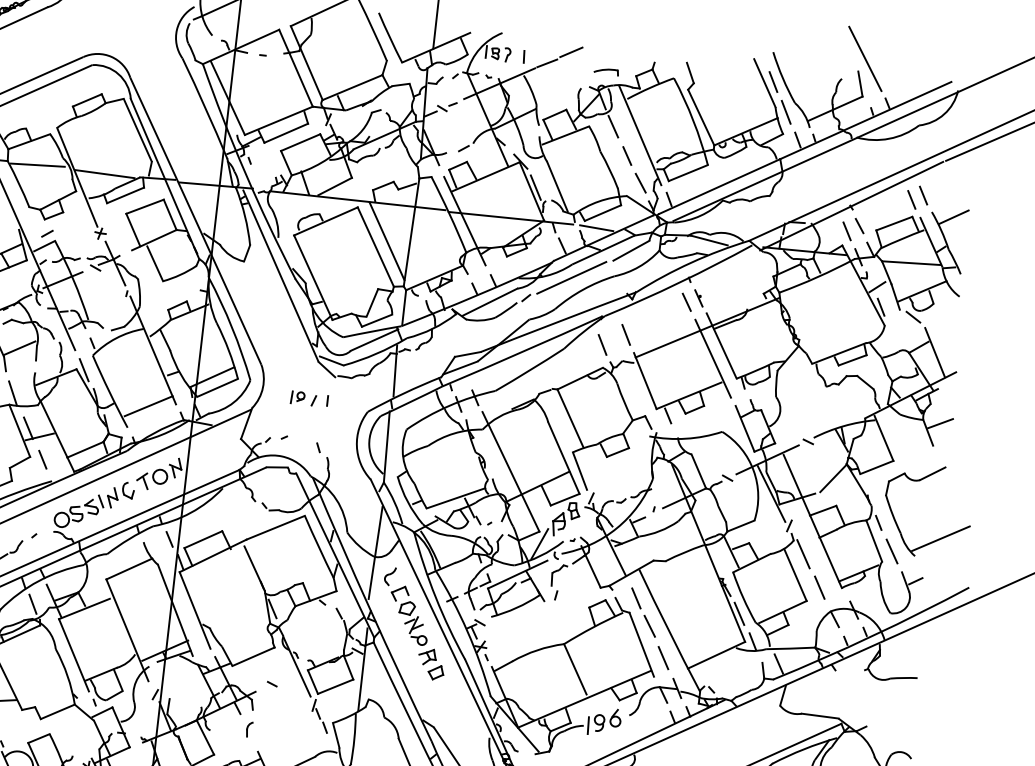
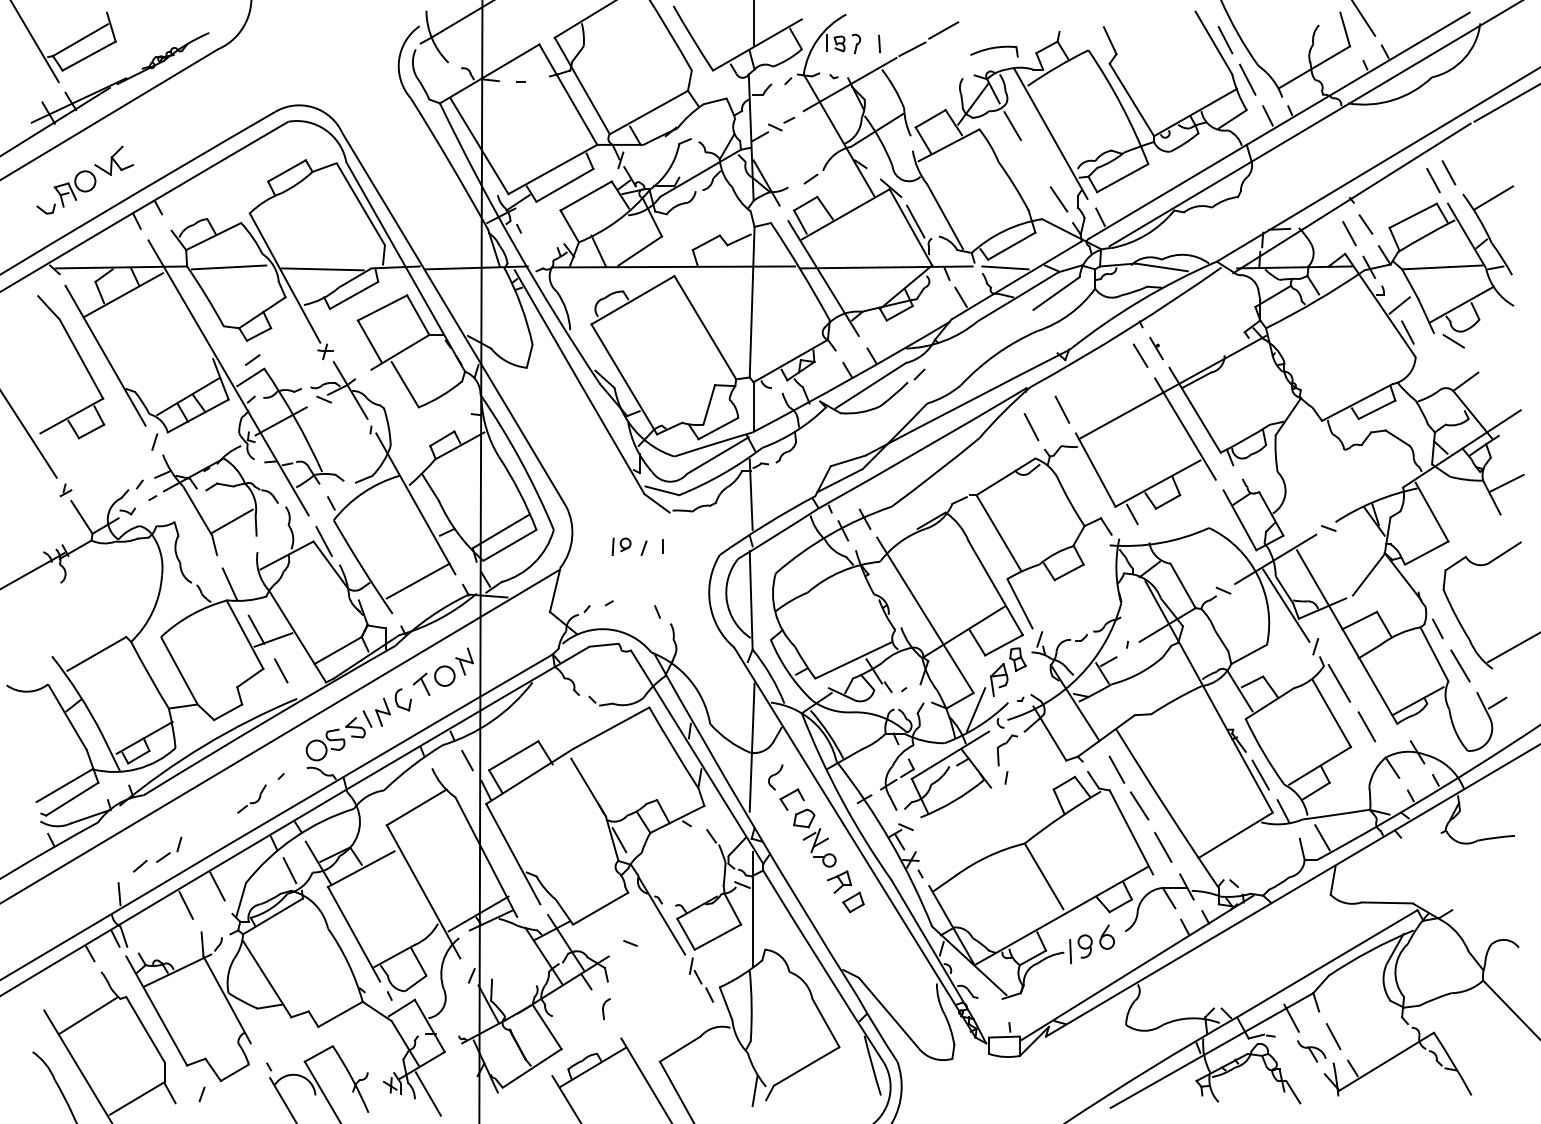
part: (606, 71) -> (994, 51), size x1.4
line: (627, 155) -> (1036, 163), removed
line: (386, 240) -> (719, 317), removed
line: (571, 277) -> (978, 339), removed
line: (934, 352) -> (1488, 386), removed

